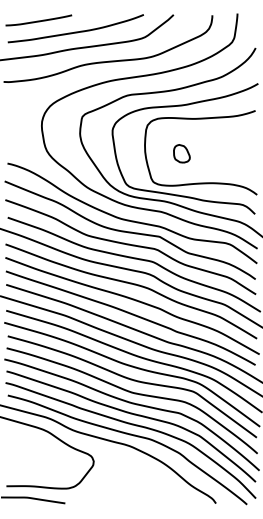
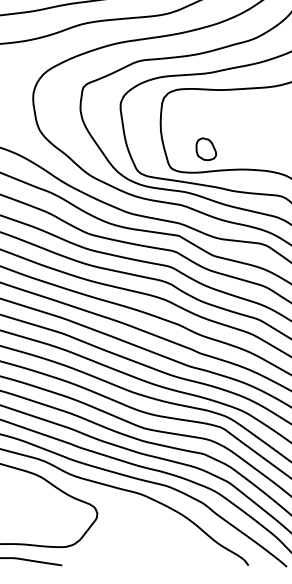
part: (181, 153) -> (205, 148), moved

